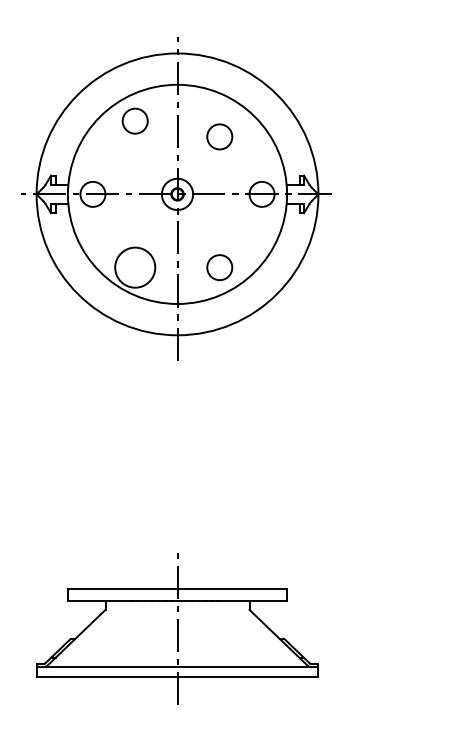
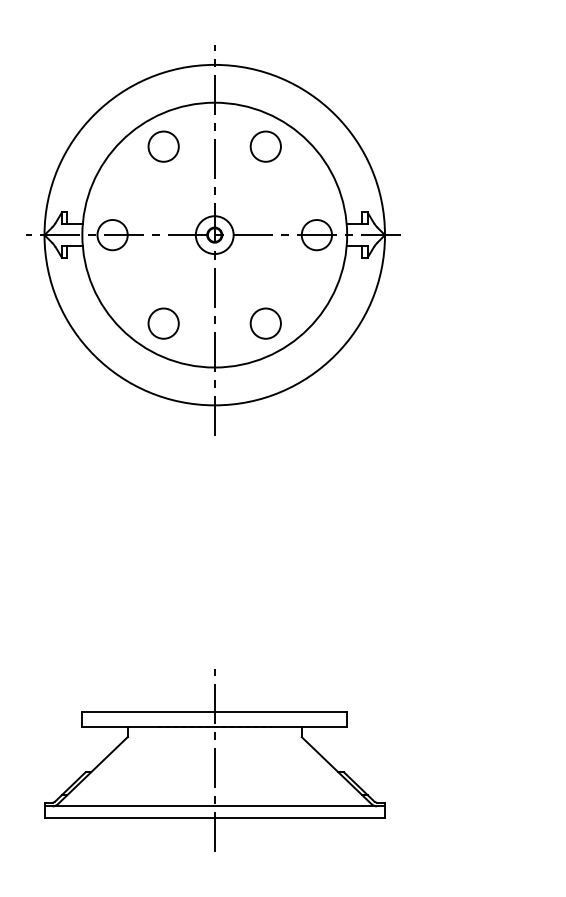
circle: (219, 136) -> (265, 146), moved
circle: (135, 267) -> (163, 323), size x0.62

